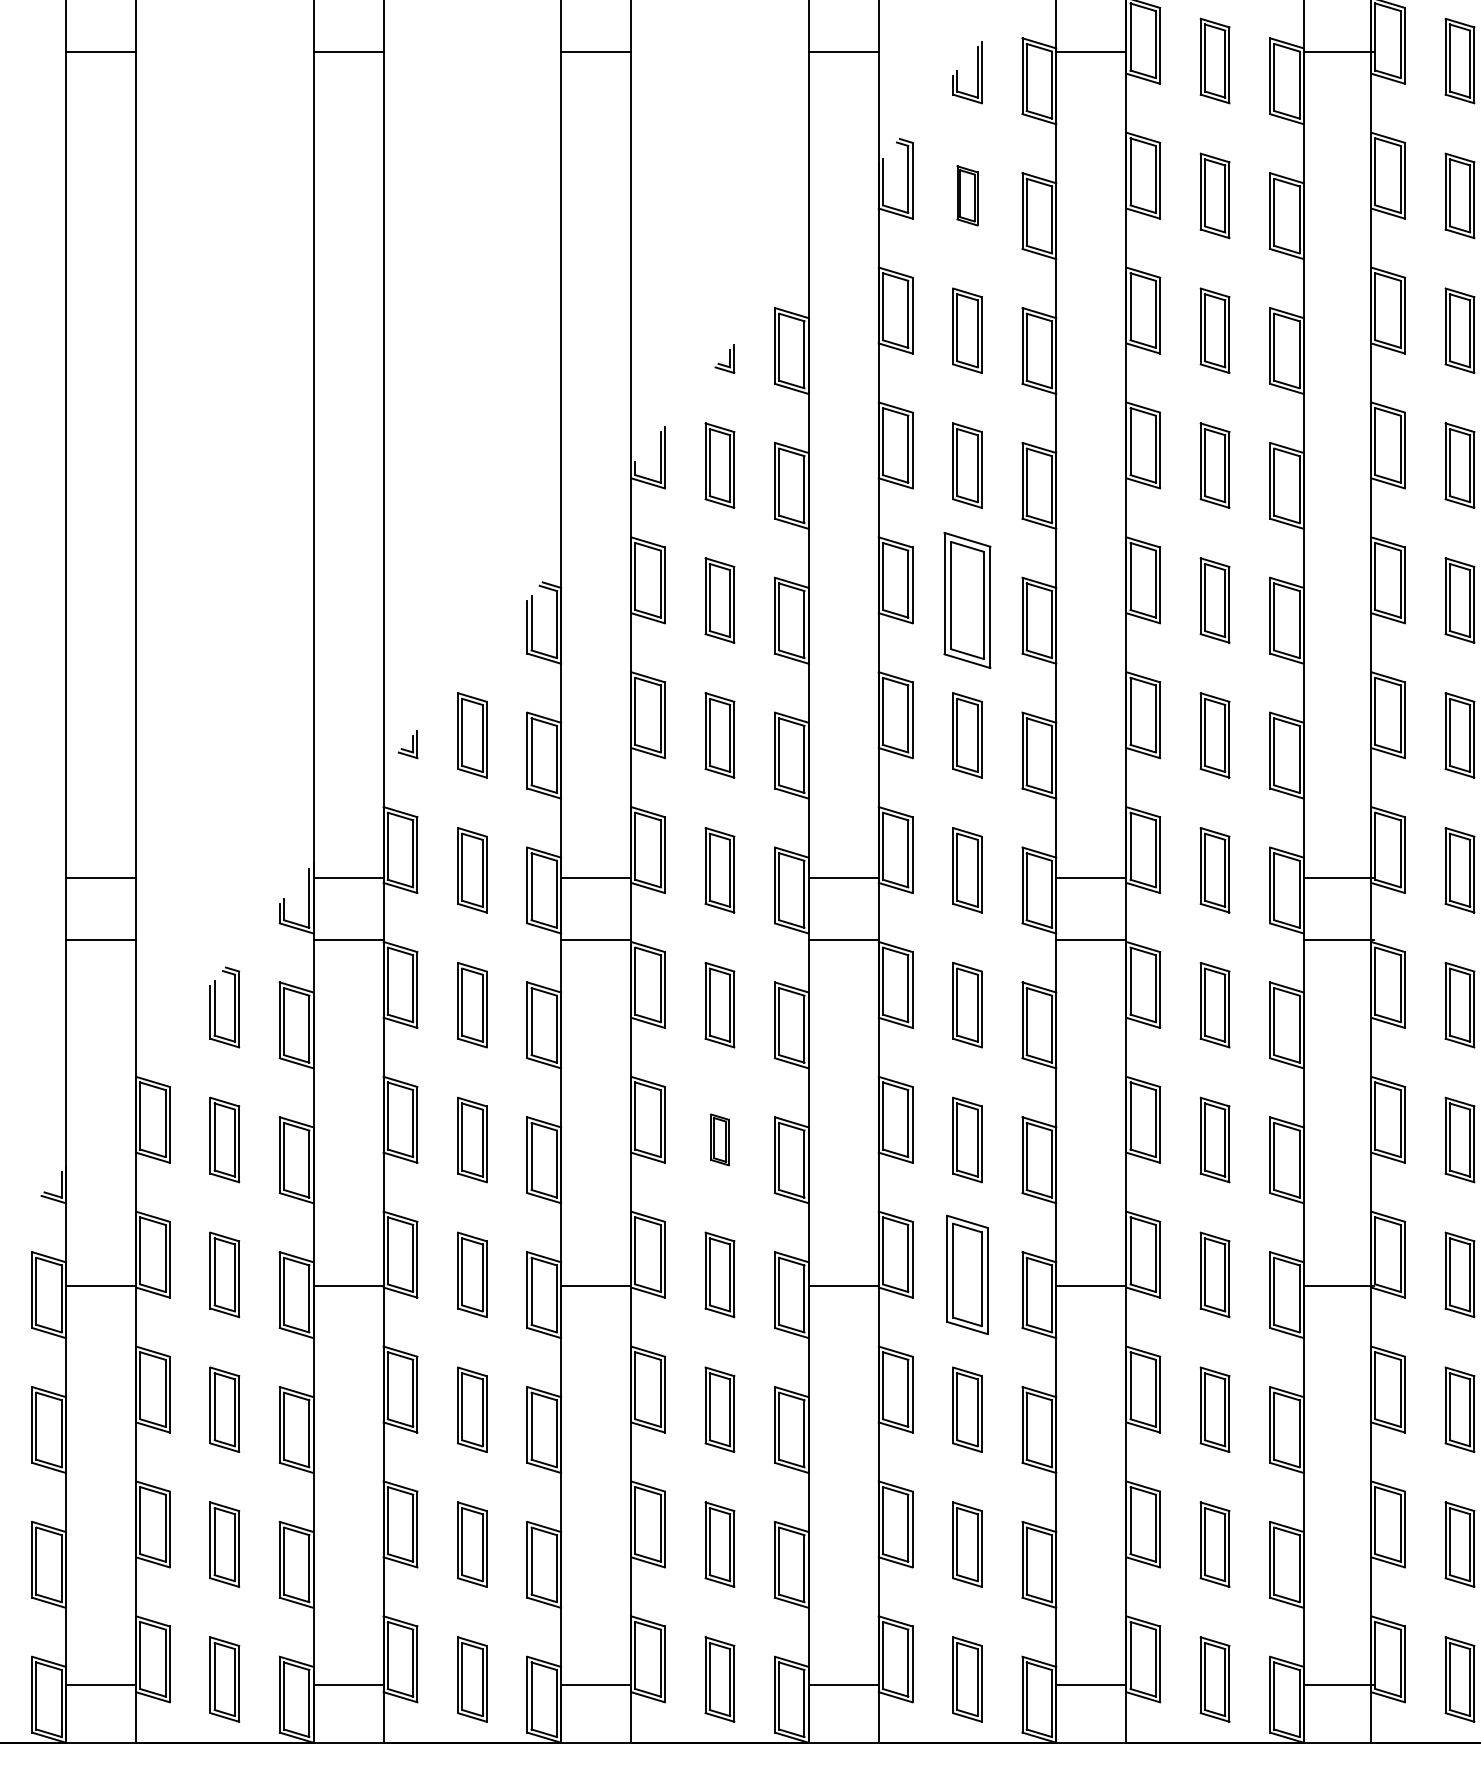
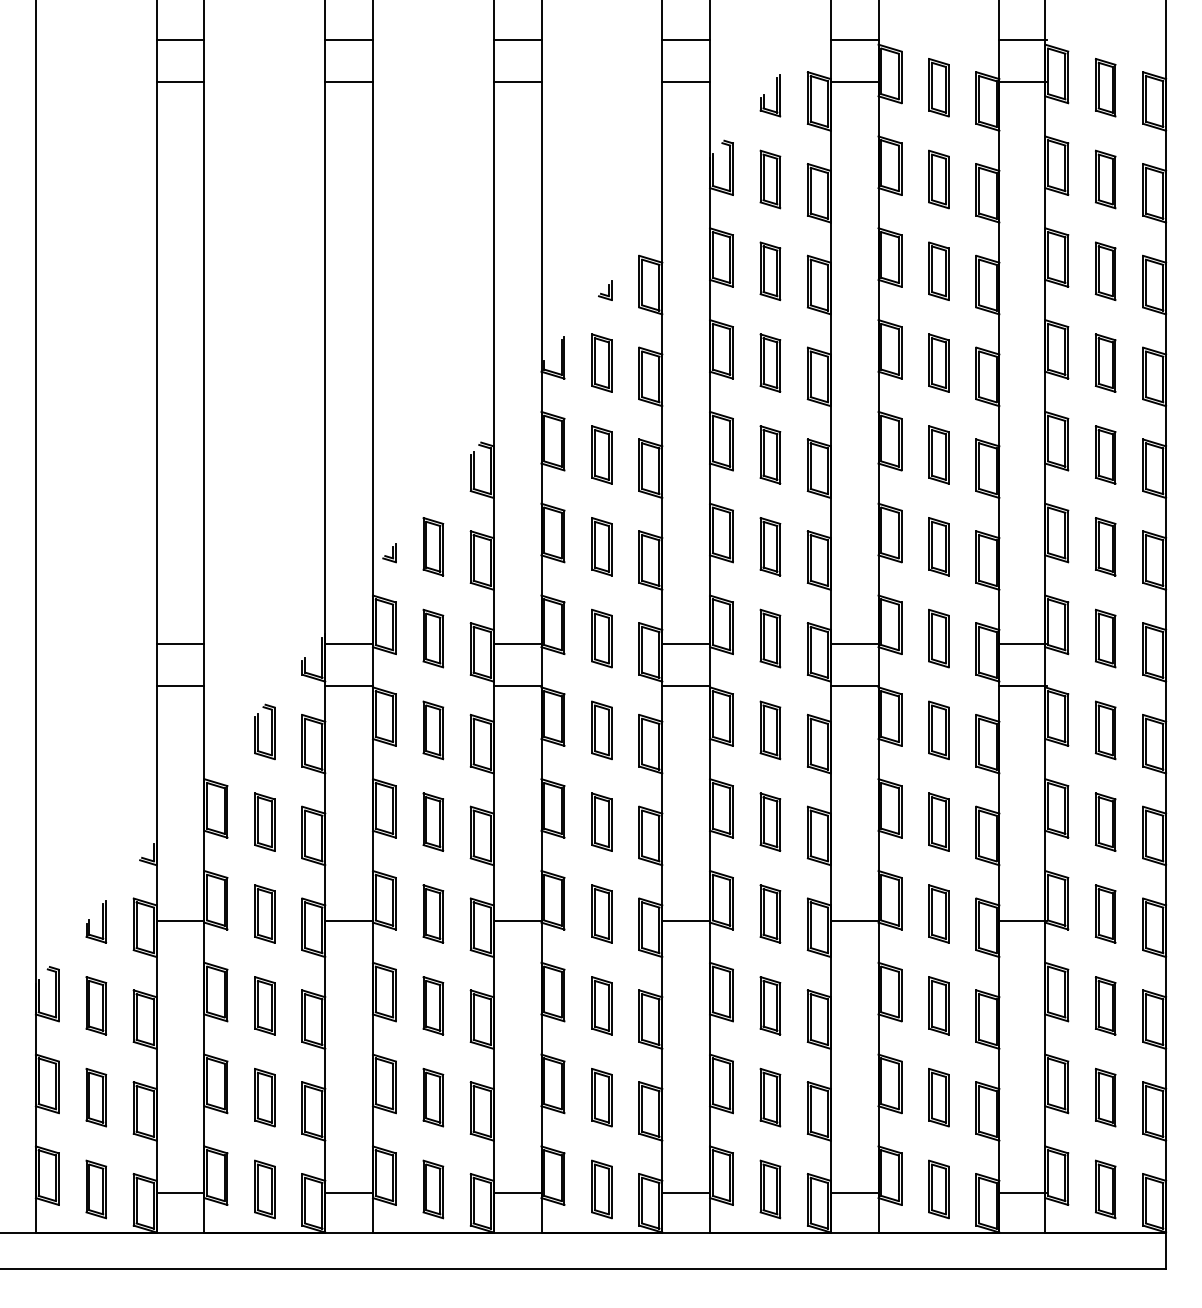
part: (967, 195) -> (770, 179), size x1.43
part: (967, 599) -> (770, 454), size x0.62
part: (719, 1138) -> (601, 821), size x1.67
part: (967, 1274) -> (770, 913), size x0.71

